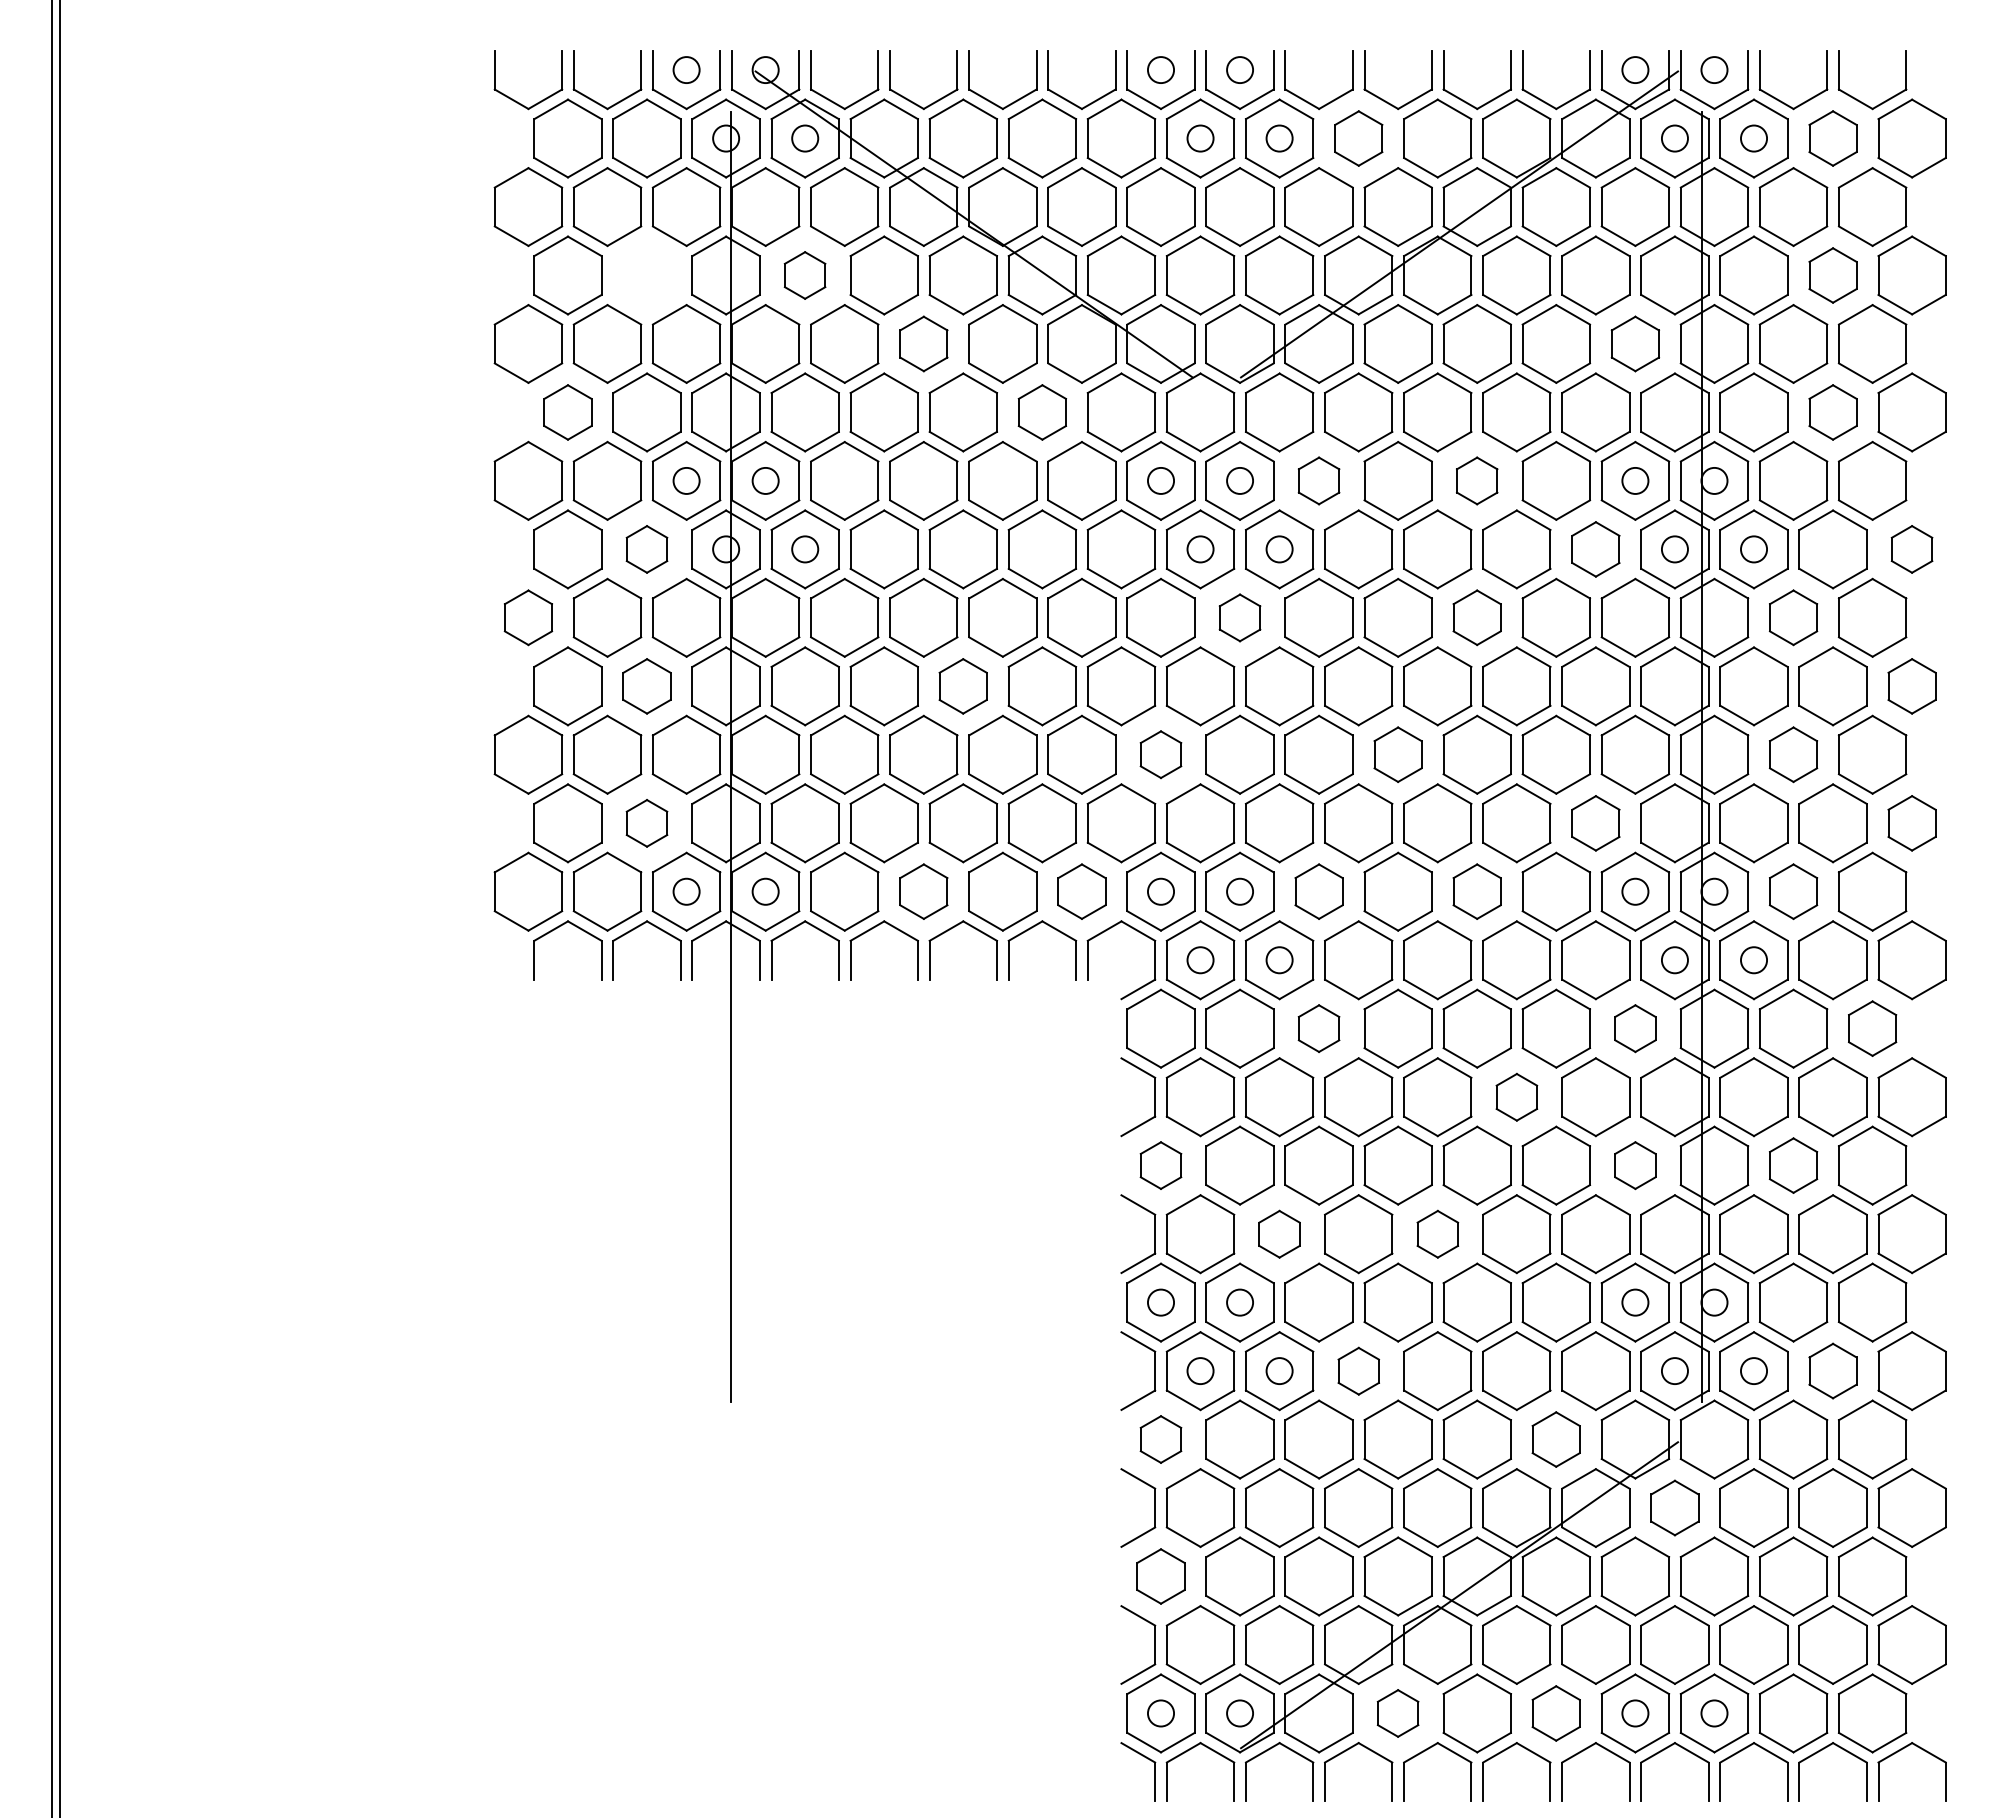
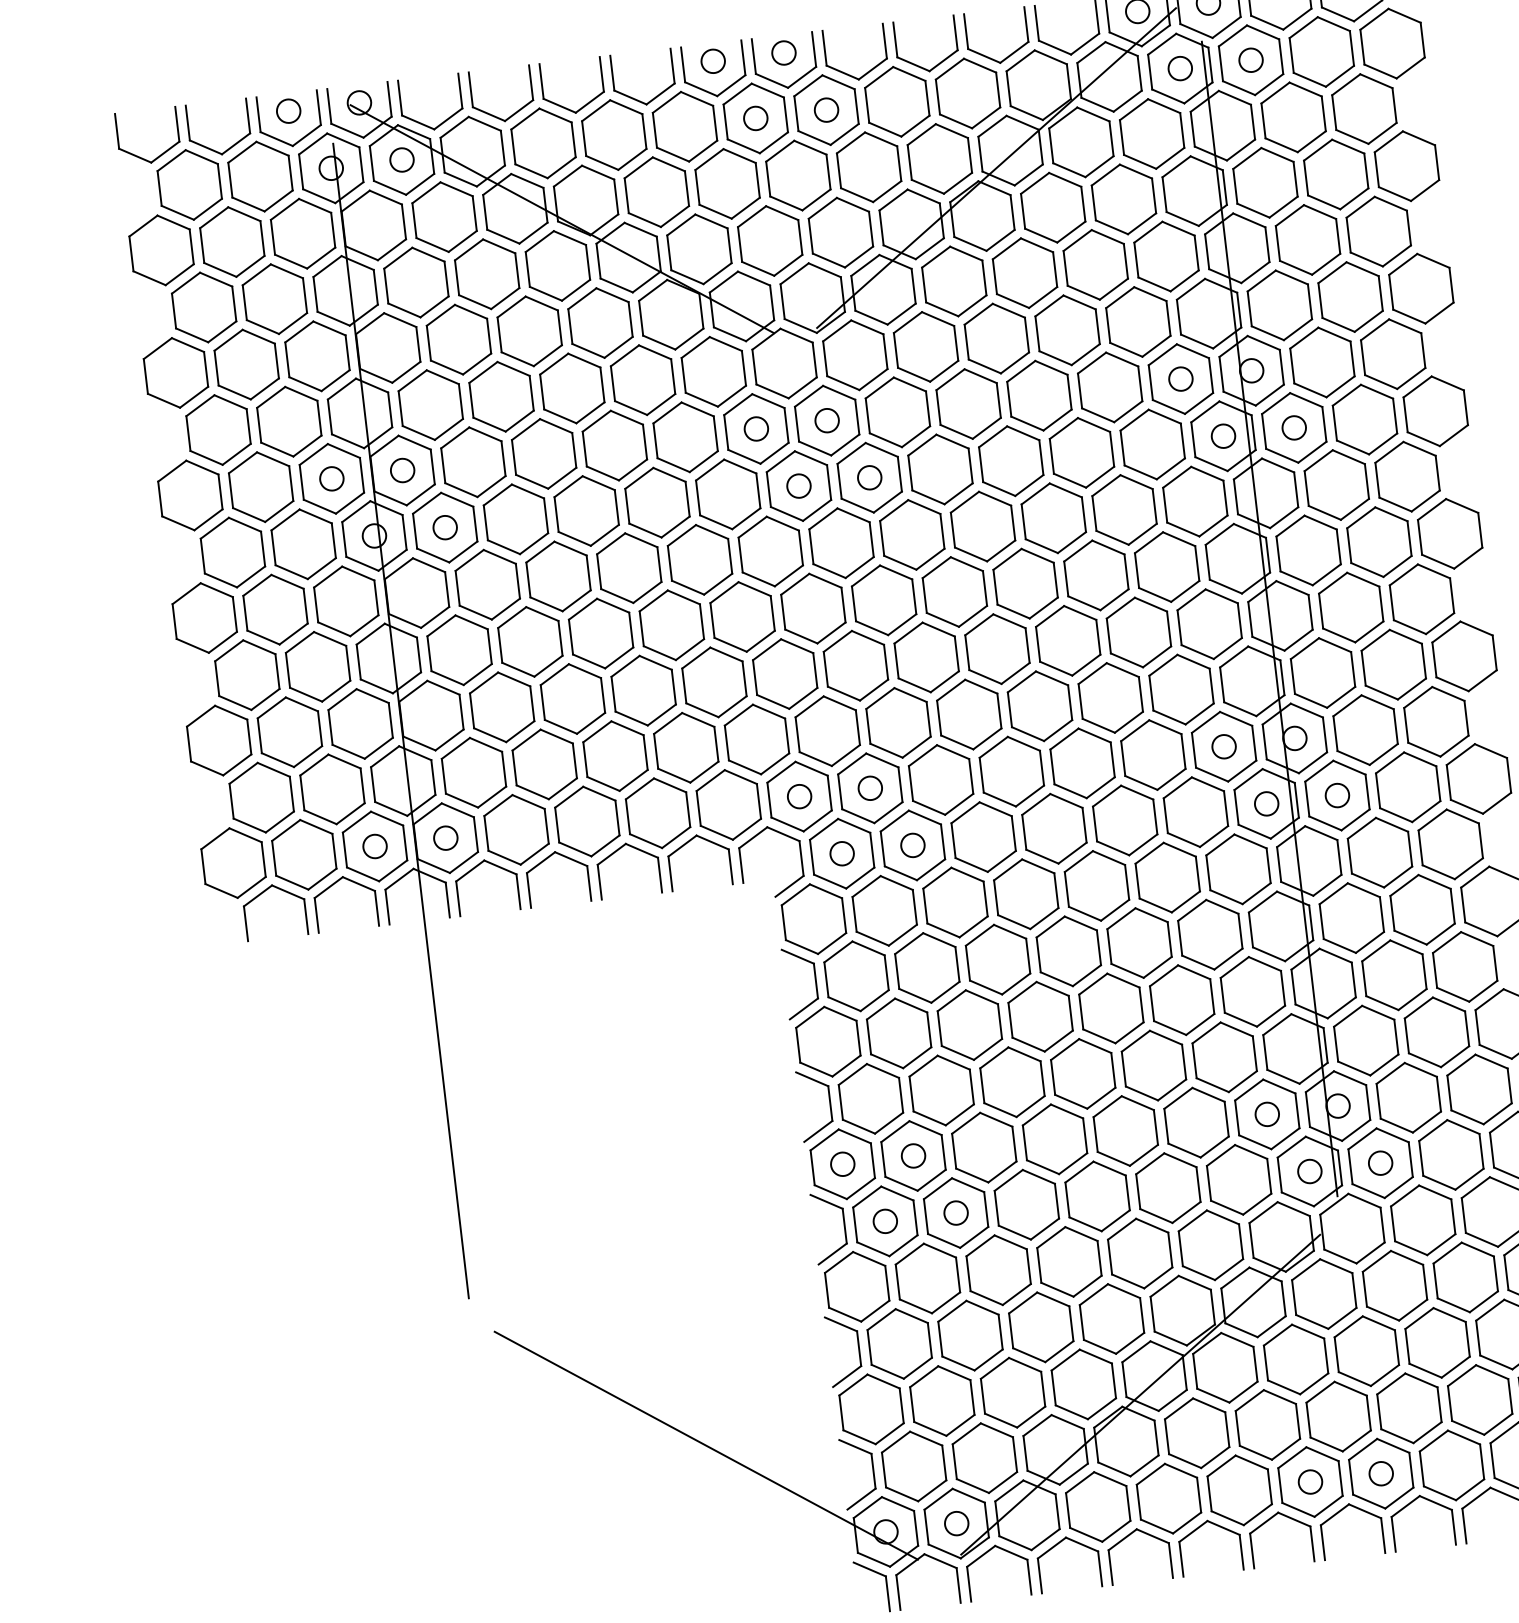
part: (1358, 138) -> (897, 101), size x1.43
part: (1832, 138) -> (1321, 51), size x1.43
part: (646, 275) -> (274, 299), added
part: (804, 275) -> (415, 282), size x1.67
part: (1832, 275) -> (1335, 174), size x1.43
part: (923, 343) -> (529, 330), size x1.43
part: (1635, 343) -> (1166, 256), size x1.43
part: (567, 412) -> (218, 430), size x1.43
part: (1042, 412) -> (643, 380), size x1.43
part: (1832, 412) -> (1350, 297), size x1.43
part: (1318, 480) -> (897, 412), size x1.67
part: (1476, 480) -> (1038, 395), size x1.67
part: (646, 549) -> (303, 544), size x1.67
part: (1595, 549) -> (1152, 444), size x1.43
part: (1911, 549) -> (1435, 411), size x1.67
part: (528, 617) -> (204, 617), size x1.43
part: (1239, 617) -> (841, 542), size x1.67
part: (1476, 617) -> (1053, 518), size x1.43
part: (1793, 617) -> (1336, 484), size x1.43
part: (646, 686) -> (317, 667), size x1.43
part: (962, 686) -> (600, 633), size x1.43
part: (1911, 686) -> (1449, 534), size x1.43
part: (1160, 754) -> (784, 673), size x1.67
part: (1397, 754) -> (996, 648), size x1.43
part: (1793, 754) -> (1351, 607), size x1.43
part: (646, 823) -> (332, 789), size x1.67
part: (1595, 823) -> (1181, 689), size x1.43
part: (1911, 823) -> (1463, 656), size x1.43
part: (923, 891) -> (587, 821), size x1.43
part: (1081, 891) -> (728, 804), size x1.43
part: (1318, 891) -> (940, 779), size x1.43
part: (1476, 891) -> (1081, 763), size x1.43
part: (1793, 891) -> (1365, 729), size x1.43
part: (1318, 1028) -> (954, 902), size x1.67
part: (1635, 1028) -> (1238, 869), size x1.67
part: (1872, 1028) -> (1450, 844), size x1.43
part: (1516, 1097) -> (1139, 943), size x1.67
part: (1160, 1165) -> (827, 1041), size x1.67
part: (1635, 1165) -> (1252, 991), size x1.67
part: (1793, 1165) -> (1394, 975), size x1.43
part: (1279, 1234) -> (941, 1090), size x1.67
part: (1437, 1234) -> (1083, 1074), size x1.67
part: (1832, 1370) -> (1450, 1154), size x1.43
part: (1358, 1371) -> (1026, 1205), size x1.67
part: (1160, 1439) -> (856, 1286), size x1.67
part: (1555, 1439) -> (1210, 1245), size x1.43
part: (1674, 1507) -> (1323, 1293), size x1.43
part: (1160, 1576) -> (871, 1409), size x1.43
line: (973, 1595) -> (705, 1446), added
part: (1397, 1713) -> (1097, 1507), size x1.67
part: (1555, 1713) -> (1238, 1490), size x1.43

